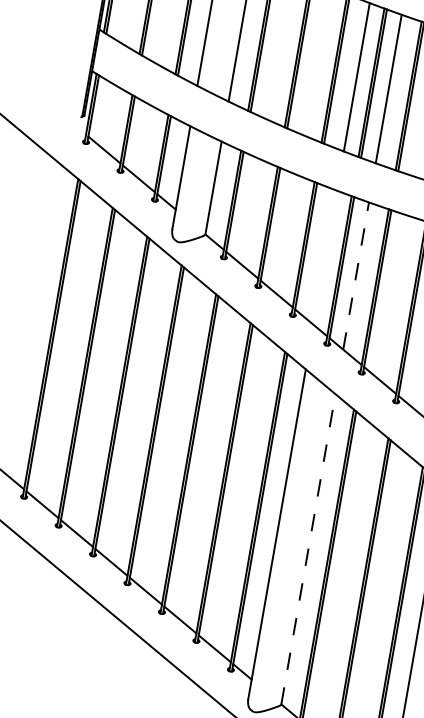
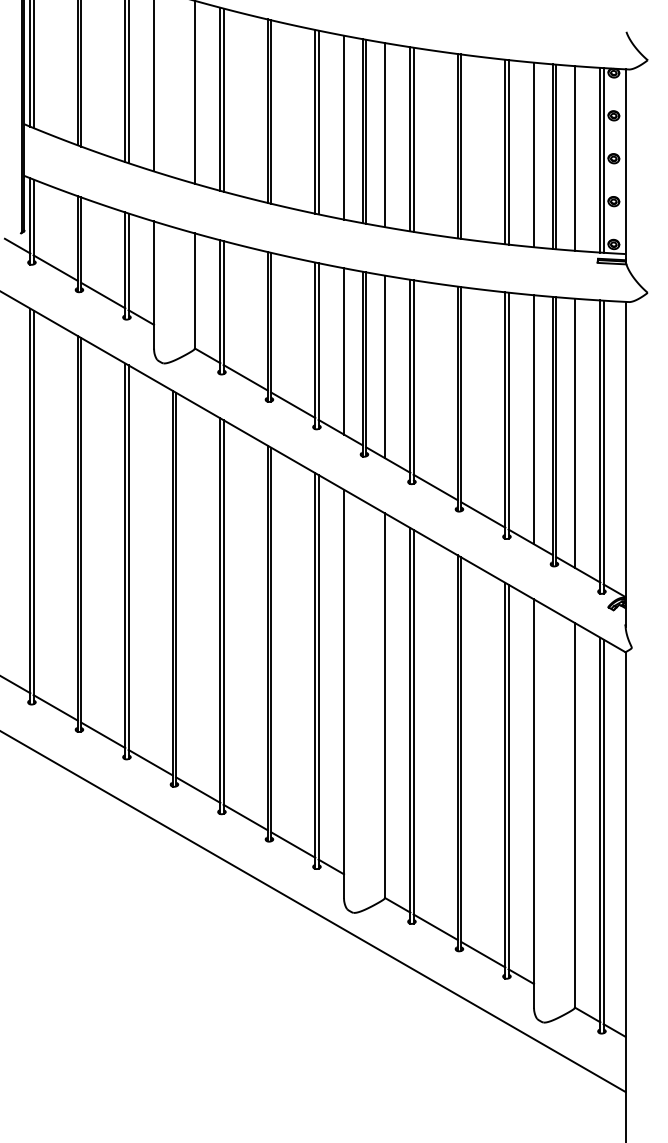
line: (76, 126) -> (17, 245), added
line: (325, 257) -> (344, 351), added
line: (355, 275) -> (384, 366), dashed -> solid
line: (308, 549) -> (384, 705), dashed -> solid

